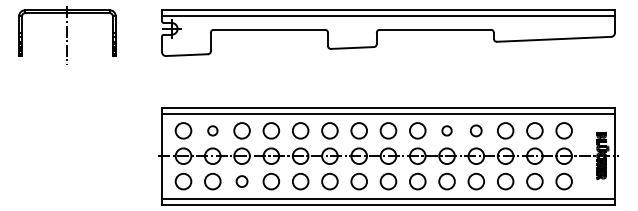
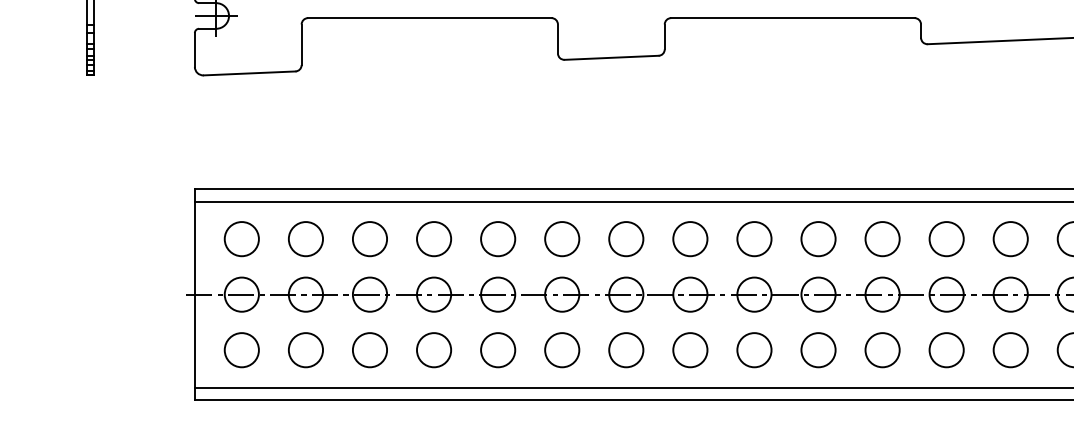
circle: (212, 130) -> (305, 238), size x1.67
circle: (446, 130) -> (817, 238), size x1.67
circle: (475, 130) -> (880, 238), size x1.43
circle: (241, 181) -> (368, 349), size x1.43

